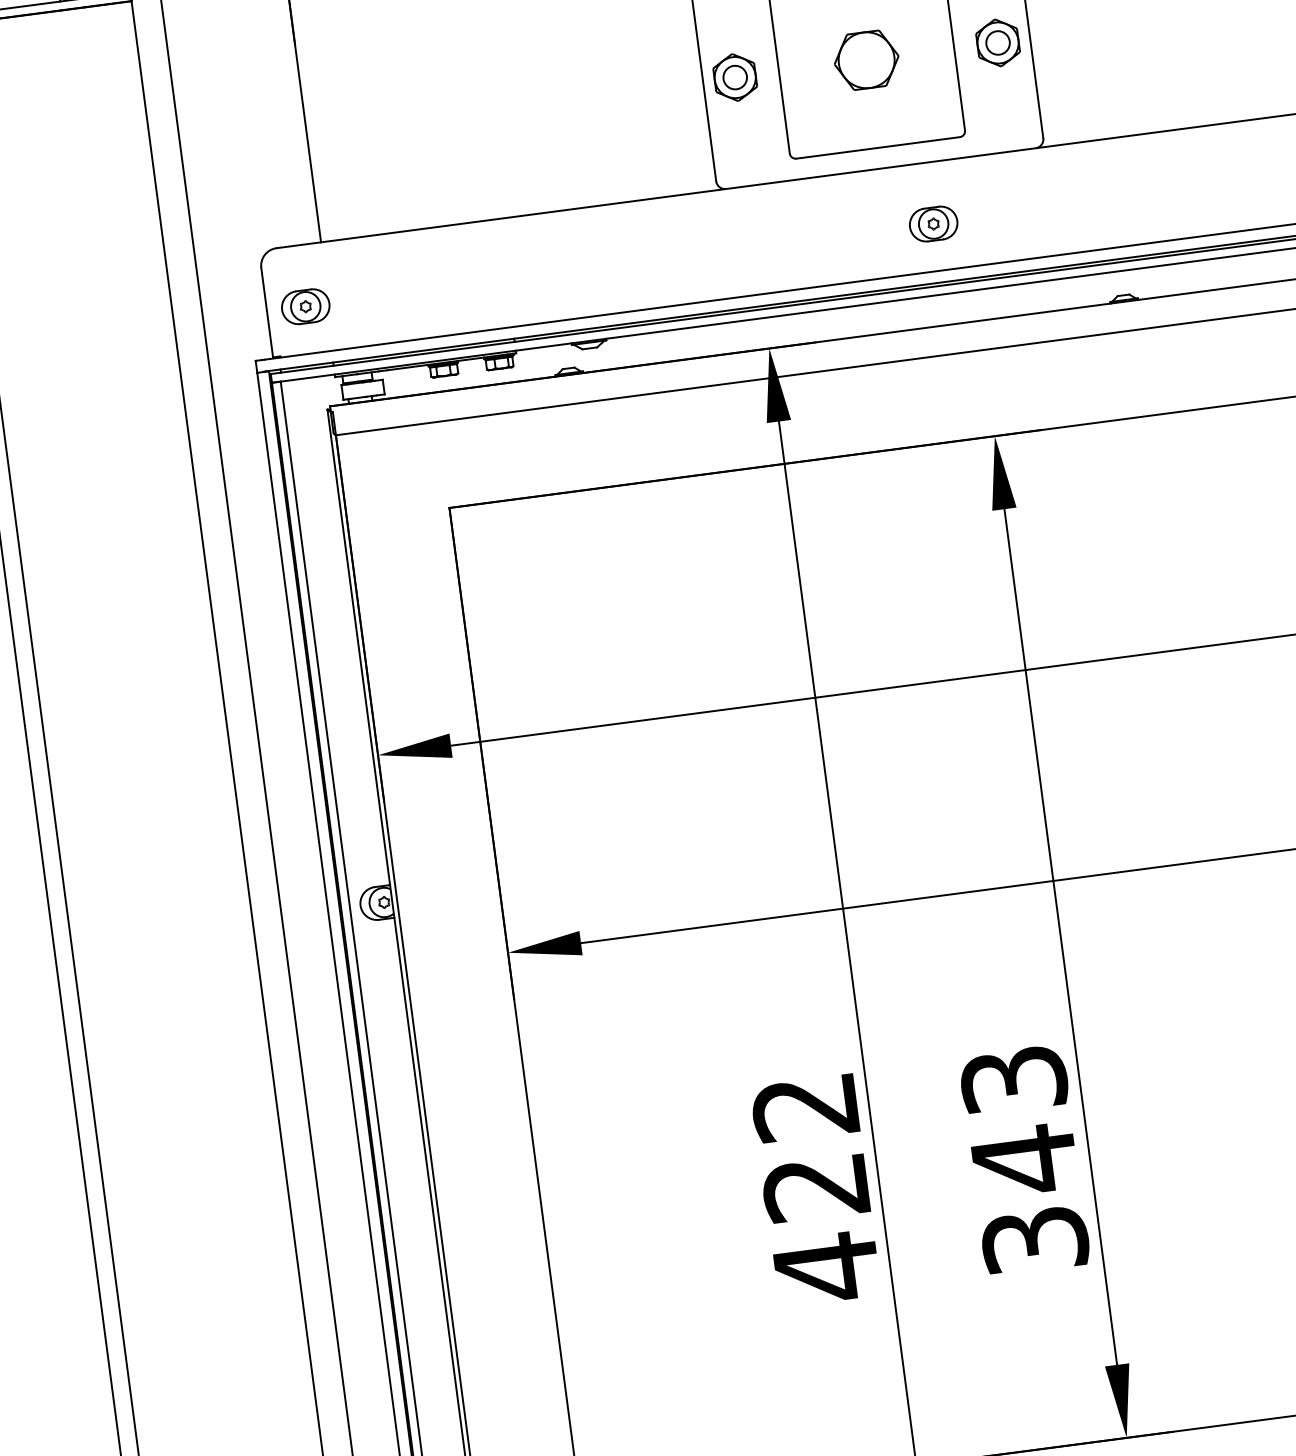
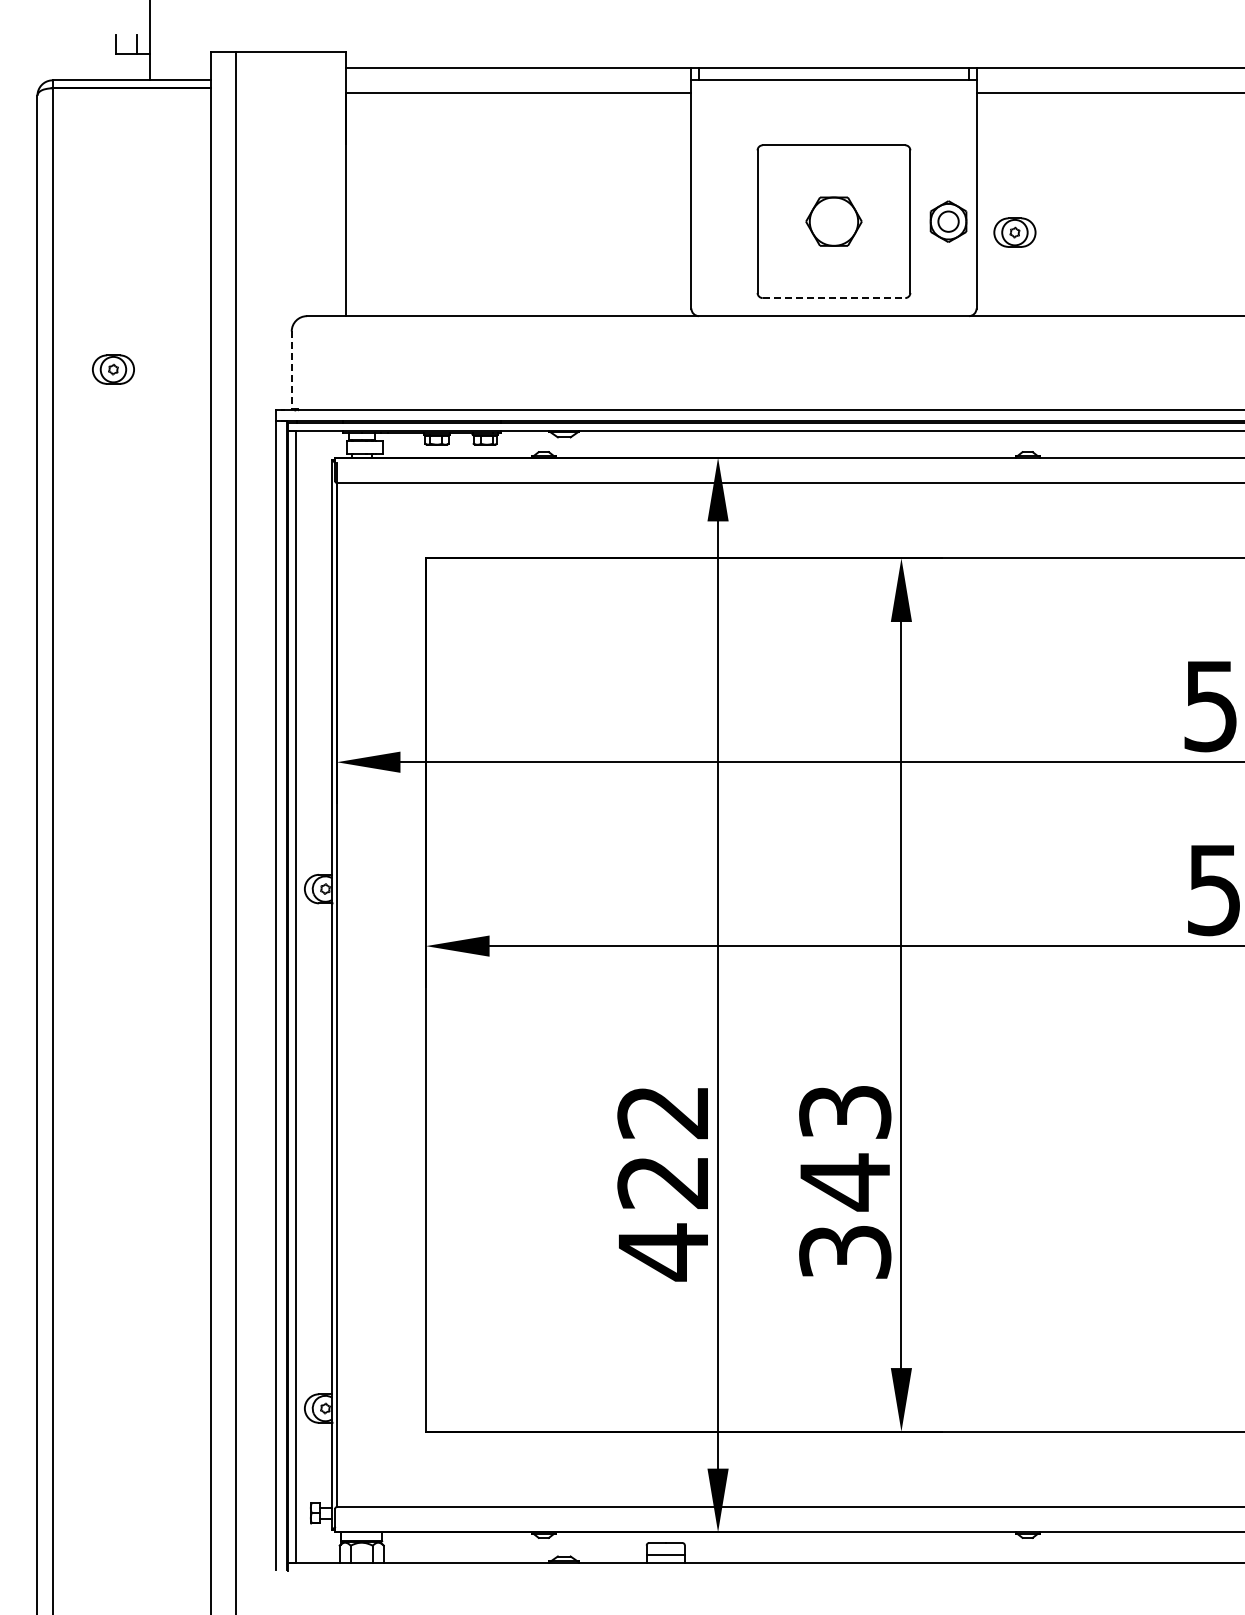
part: (735, 77) -> (719, 221), removed
line: (878, 148) -> (834, 298), solid -> dashed
part: (933, 223) -> (1014, 232), moved
part: (305, 306) -> (113, 369), moved
line: (266, 312) -> (291, 370), solid -> dashed

